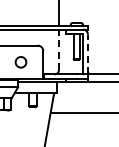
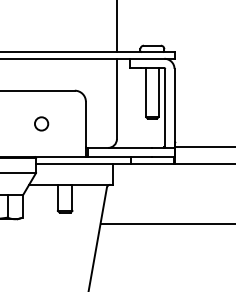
line: (58, 49) -> (116, 98), dashed -> solid
line: (87, 54) -> (173, 108), dashed -> solid
circle: (20, 62) -> (40, 124), size x0.62

